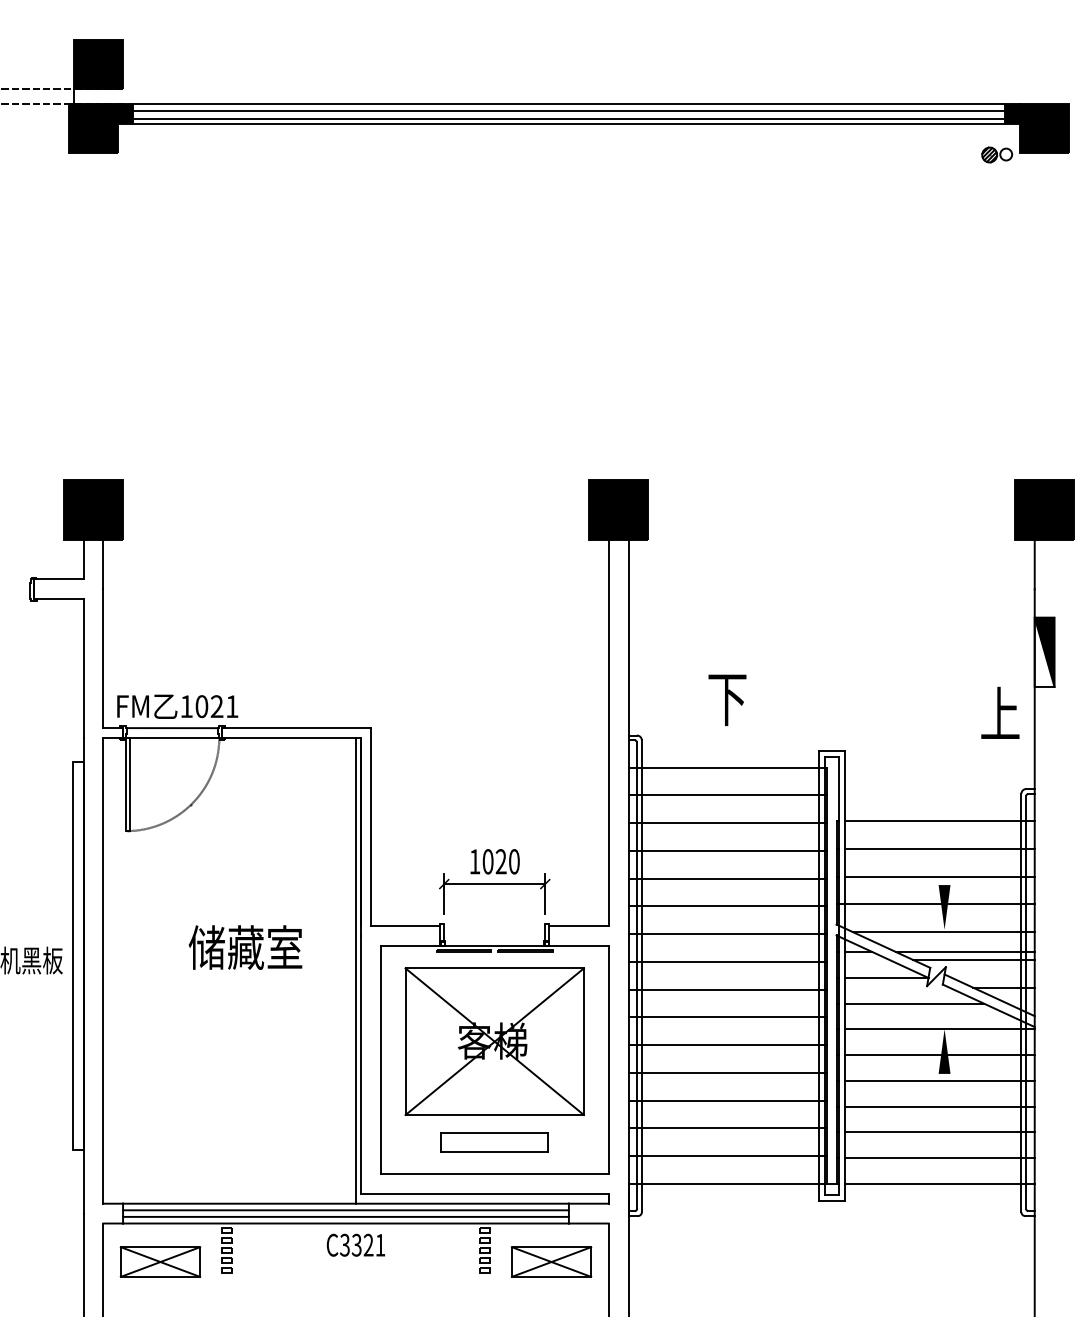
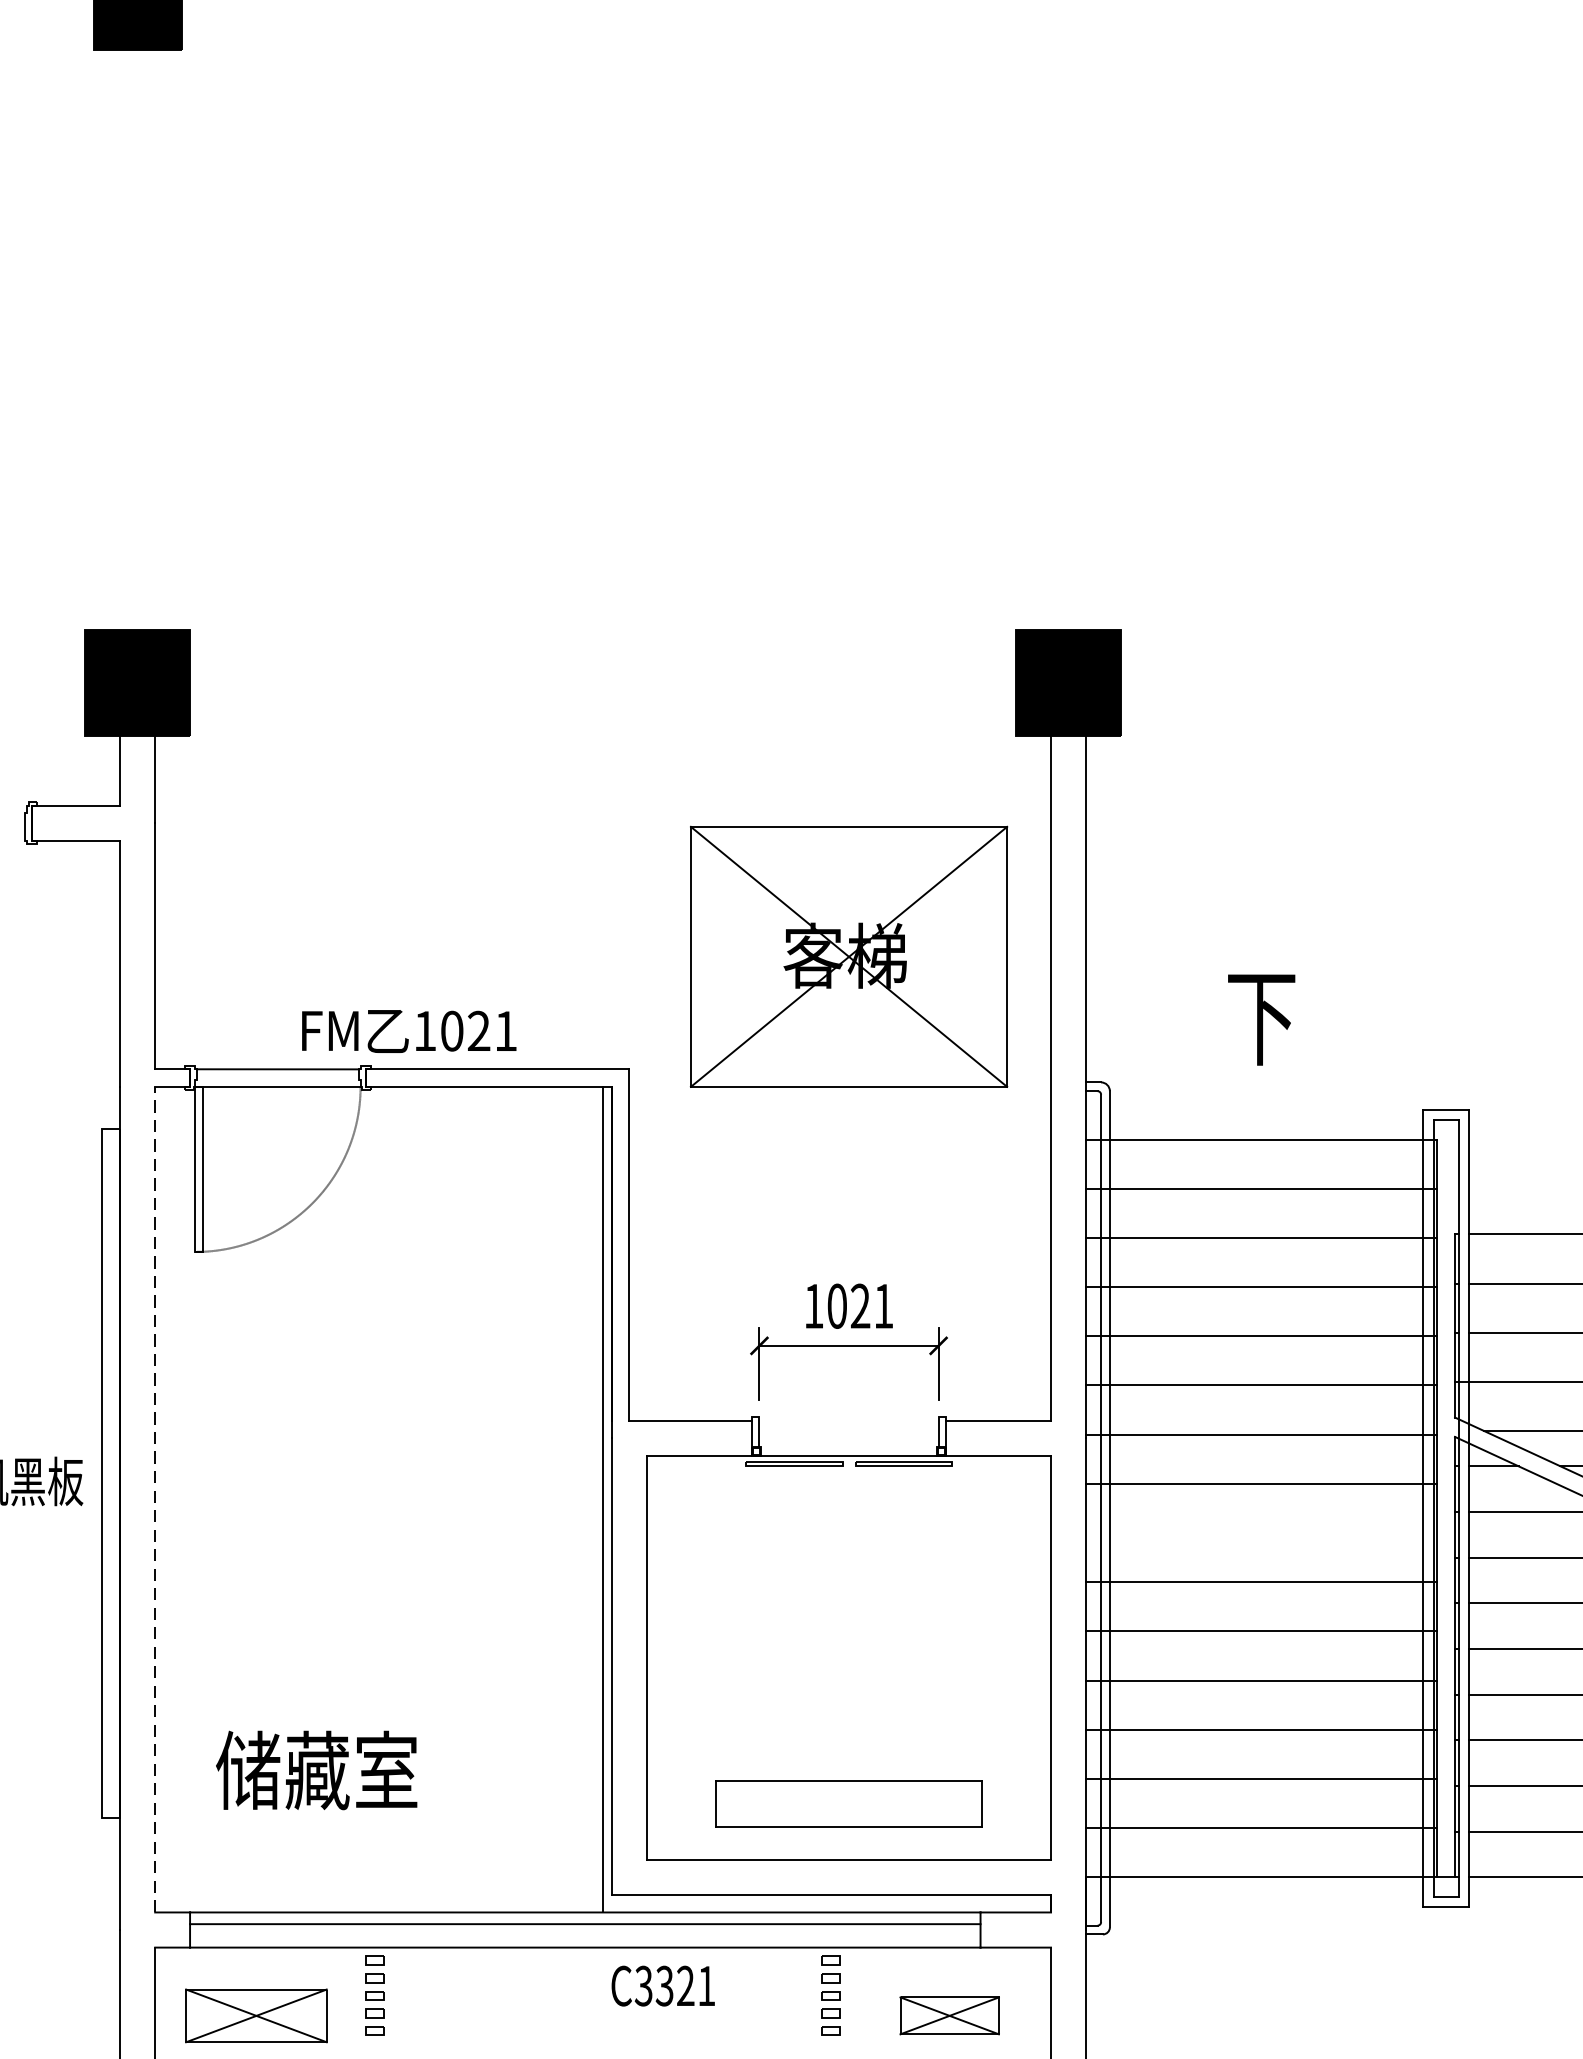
text: (177, 706) -> (408, 1030), moved
text: (514, 861) -> (884, 1305), 1020 -> 1021
text: (245, 947) -> (316, 1770), moved
line: (103, 970) -> (155, 1499), solid -> dashed
line: (727, 989) -> (1261, 1532), removed
part: (494, 1041) -> (848, 956), moved
part: (494, 1142) -> (848, 1803), size x1.4
line: (345, 1216) -> (584, 1935), removed
text: (355, 1244) -> (662, 1984), moved
part: (551, 1261) -> (949, 2014), size x0.7

